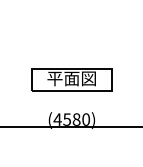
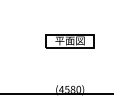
part: (70, 79) -> (69, 41), moved

